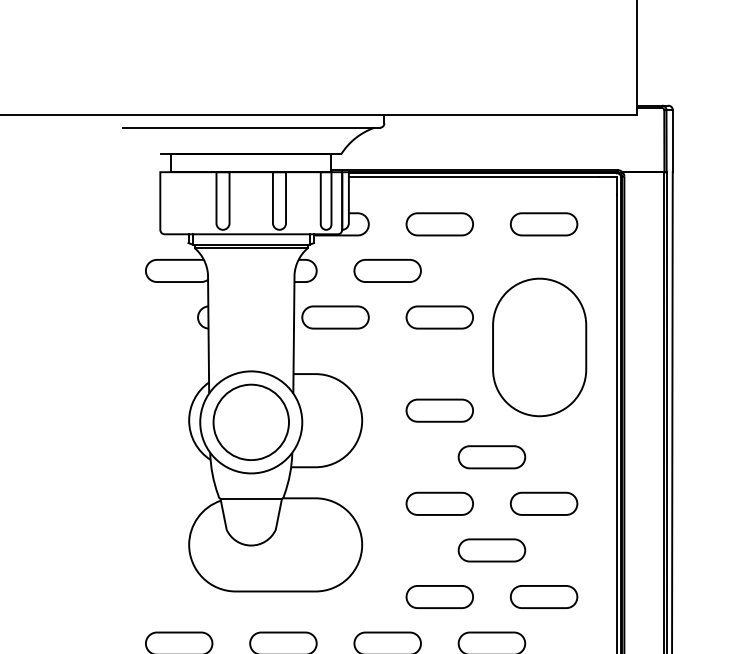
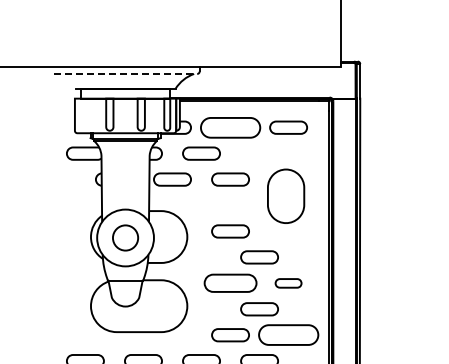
line: (251, 126) -> (125, 73), solid -> dashed
part: (439, 223) -> (230, 127), size x1.6
part: (538, 347) -> (285, 196), size x0.7
circle: (251, 421) -> (125, 237), size x0.6
part: (439, 504) -> (230, 283), size x1.4
part: (543, 504) -> (288, 283), size x0.7
part: (543, 597) -> (288, 335), size x1.6

